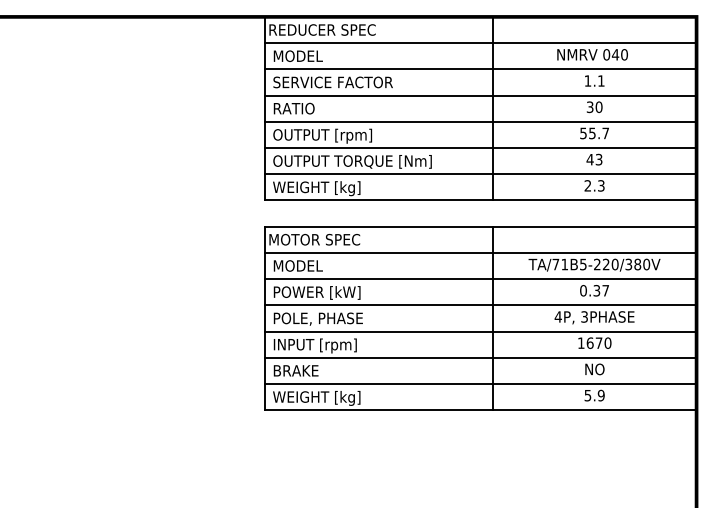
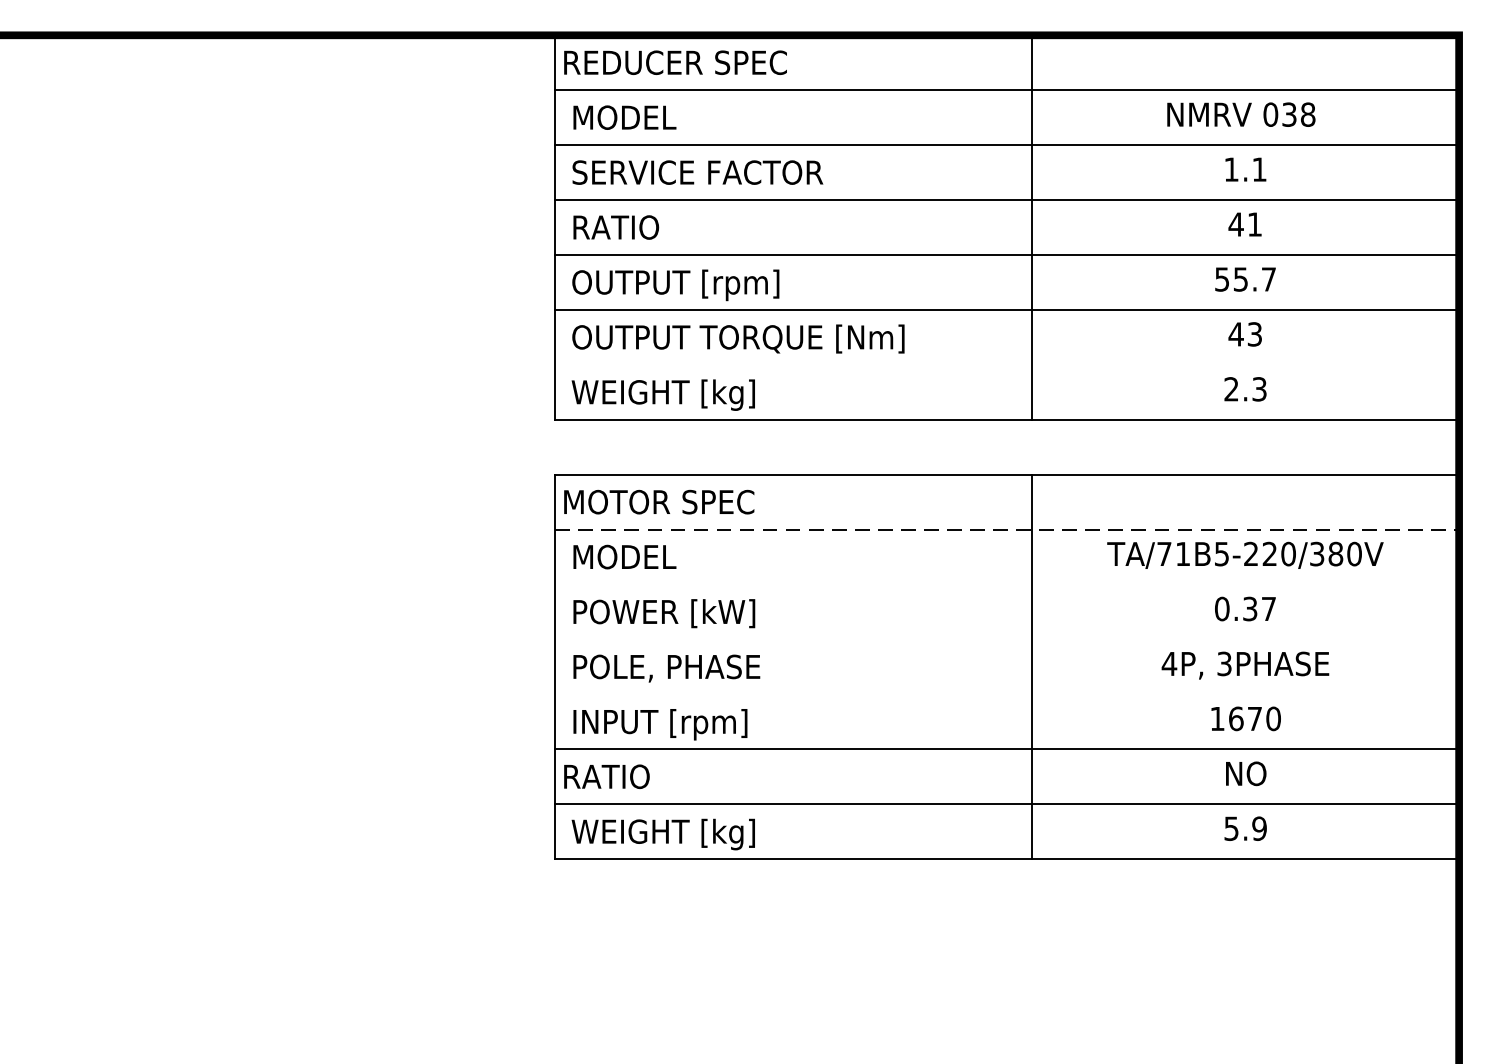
text: (619, 54) -> (1297, 114), 040 -> 038
text: (594, 107) -> (1245, 225), 30 -> 41
line: (480, 174) -> (1006, 365), removed
line: (480, 252) -> (1006, 528), solid -> dashed
line: (480, 279) -> (1006, 585), removed
line: (480, 305) -> (1006, 639), removed
line: (480, 331) -> (1006, 694), removed
text: (293, 370) -> (614, 776), BRAKE -> RATIO

